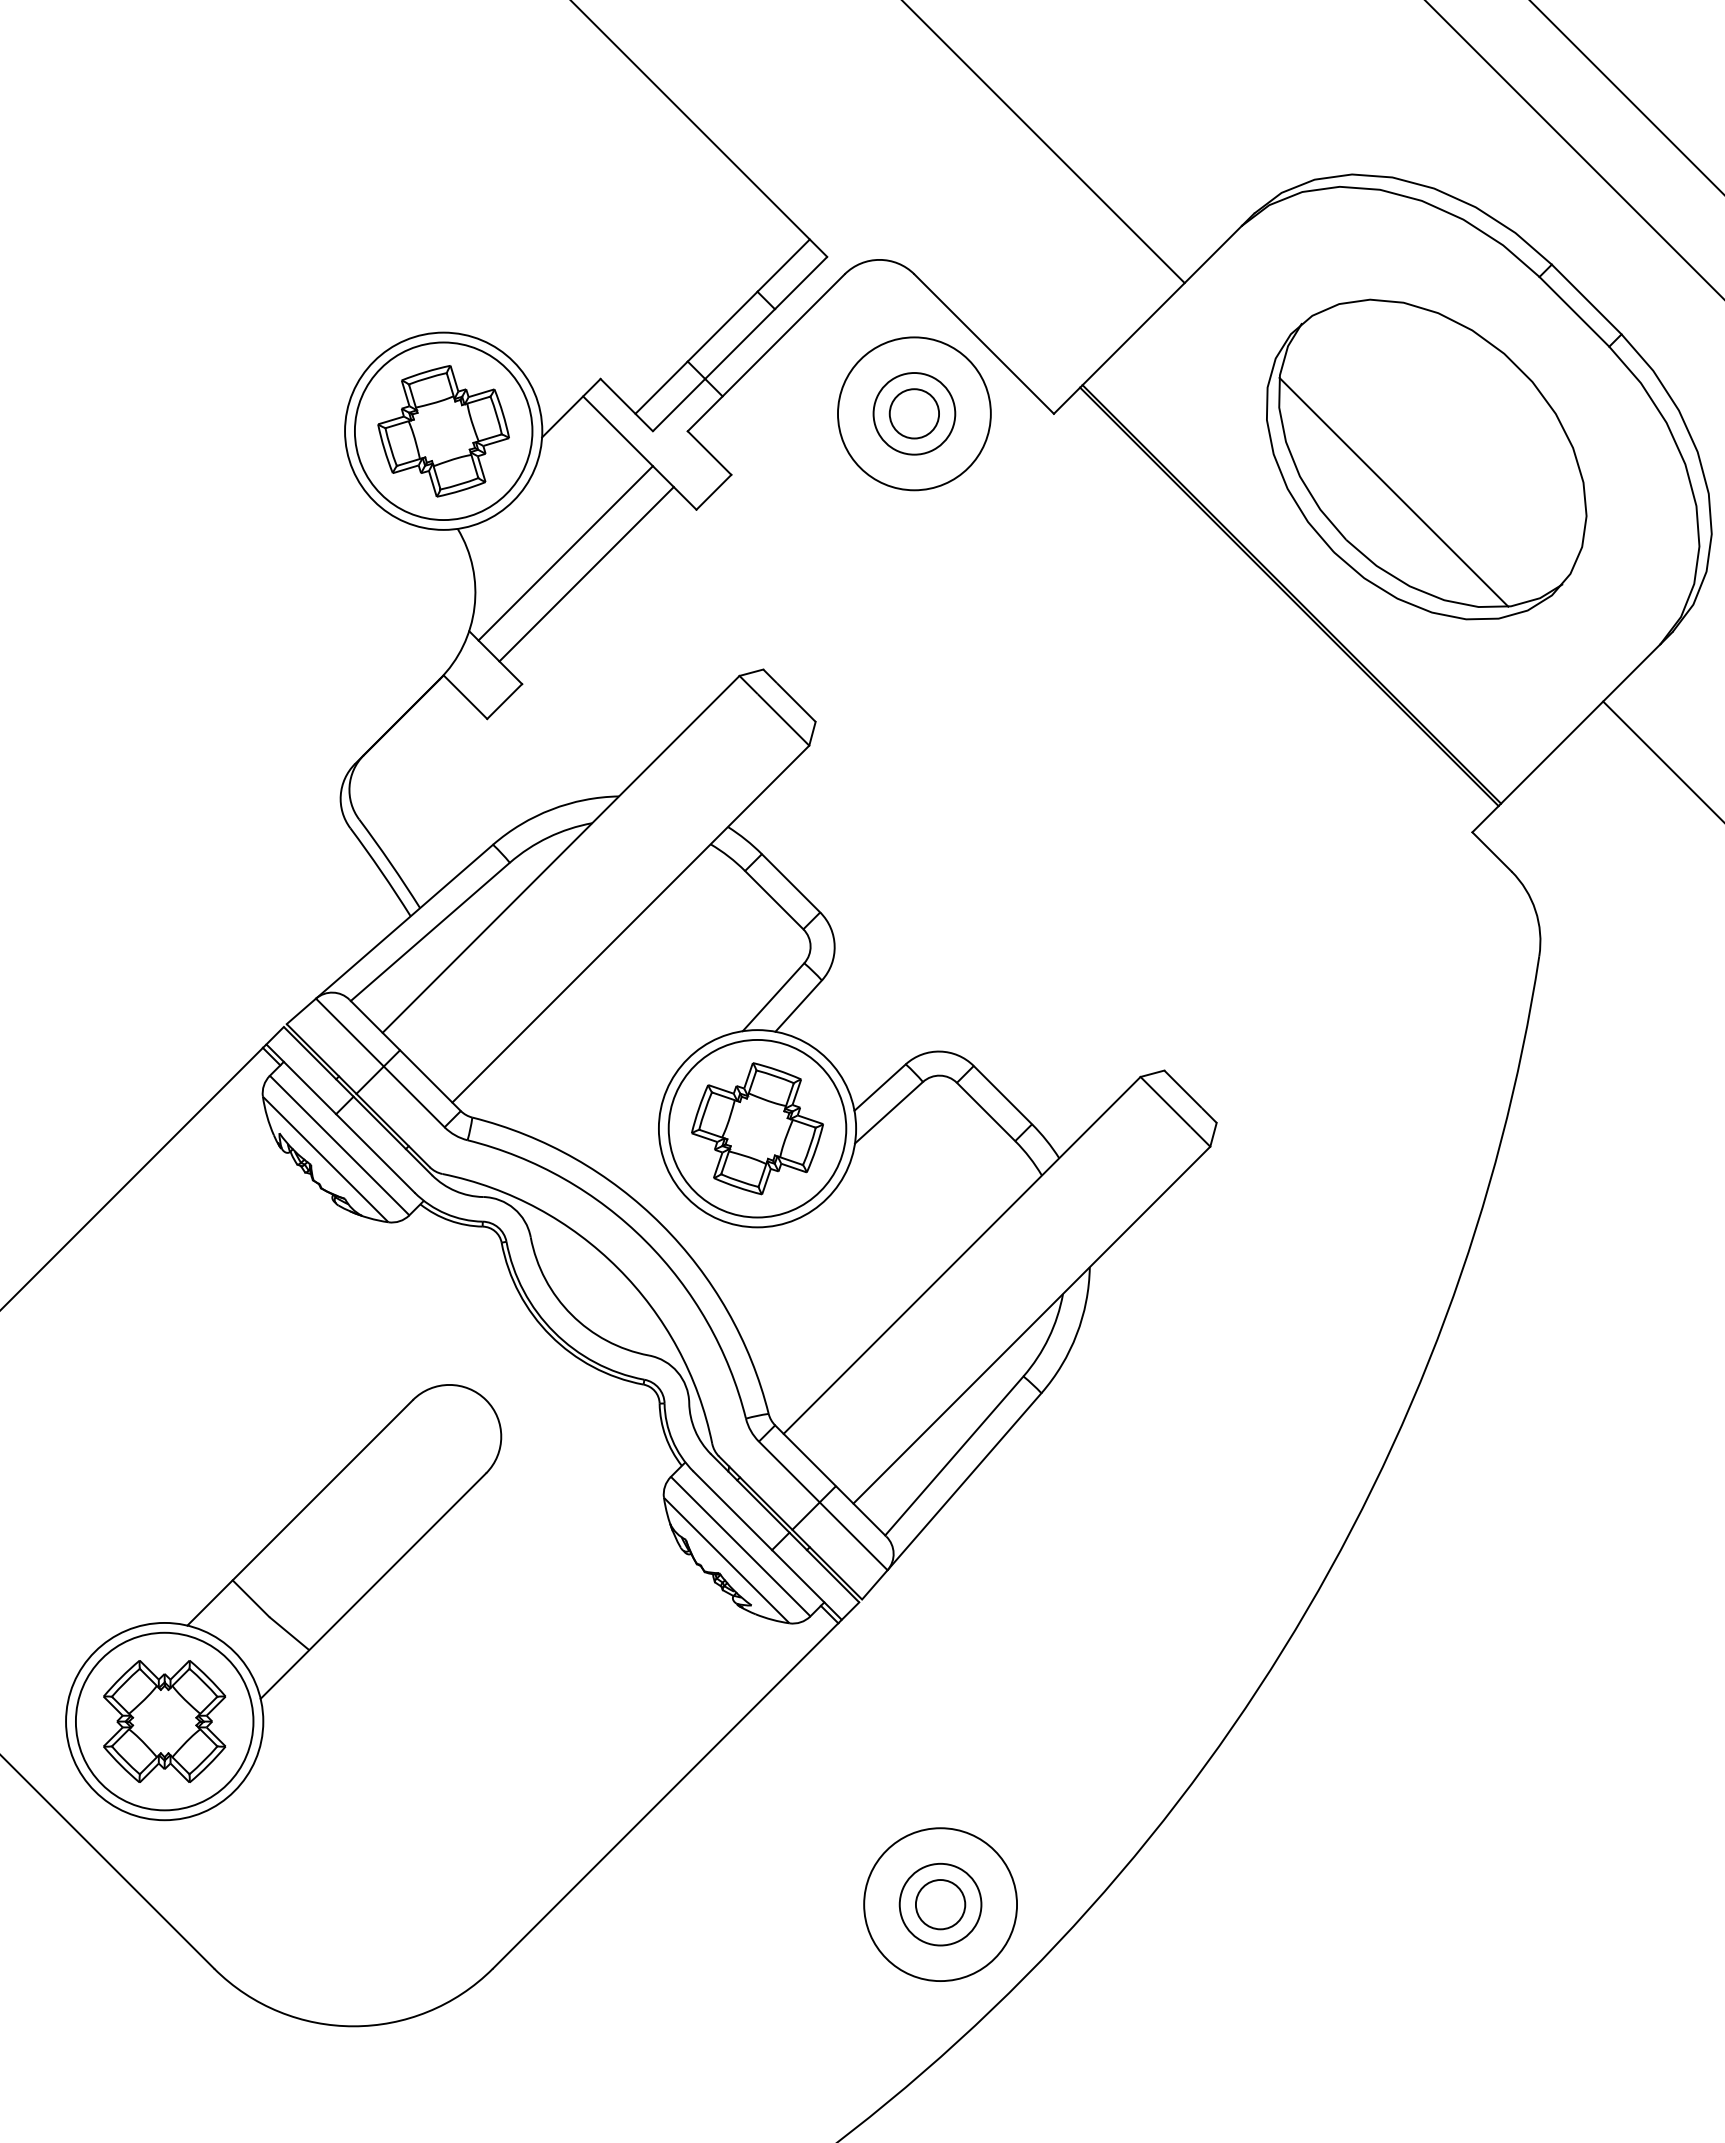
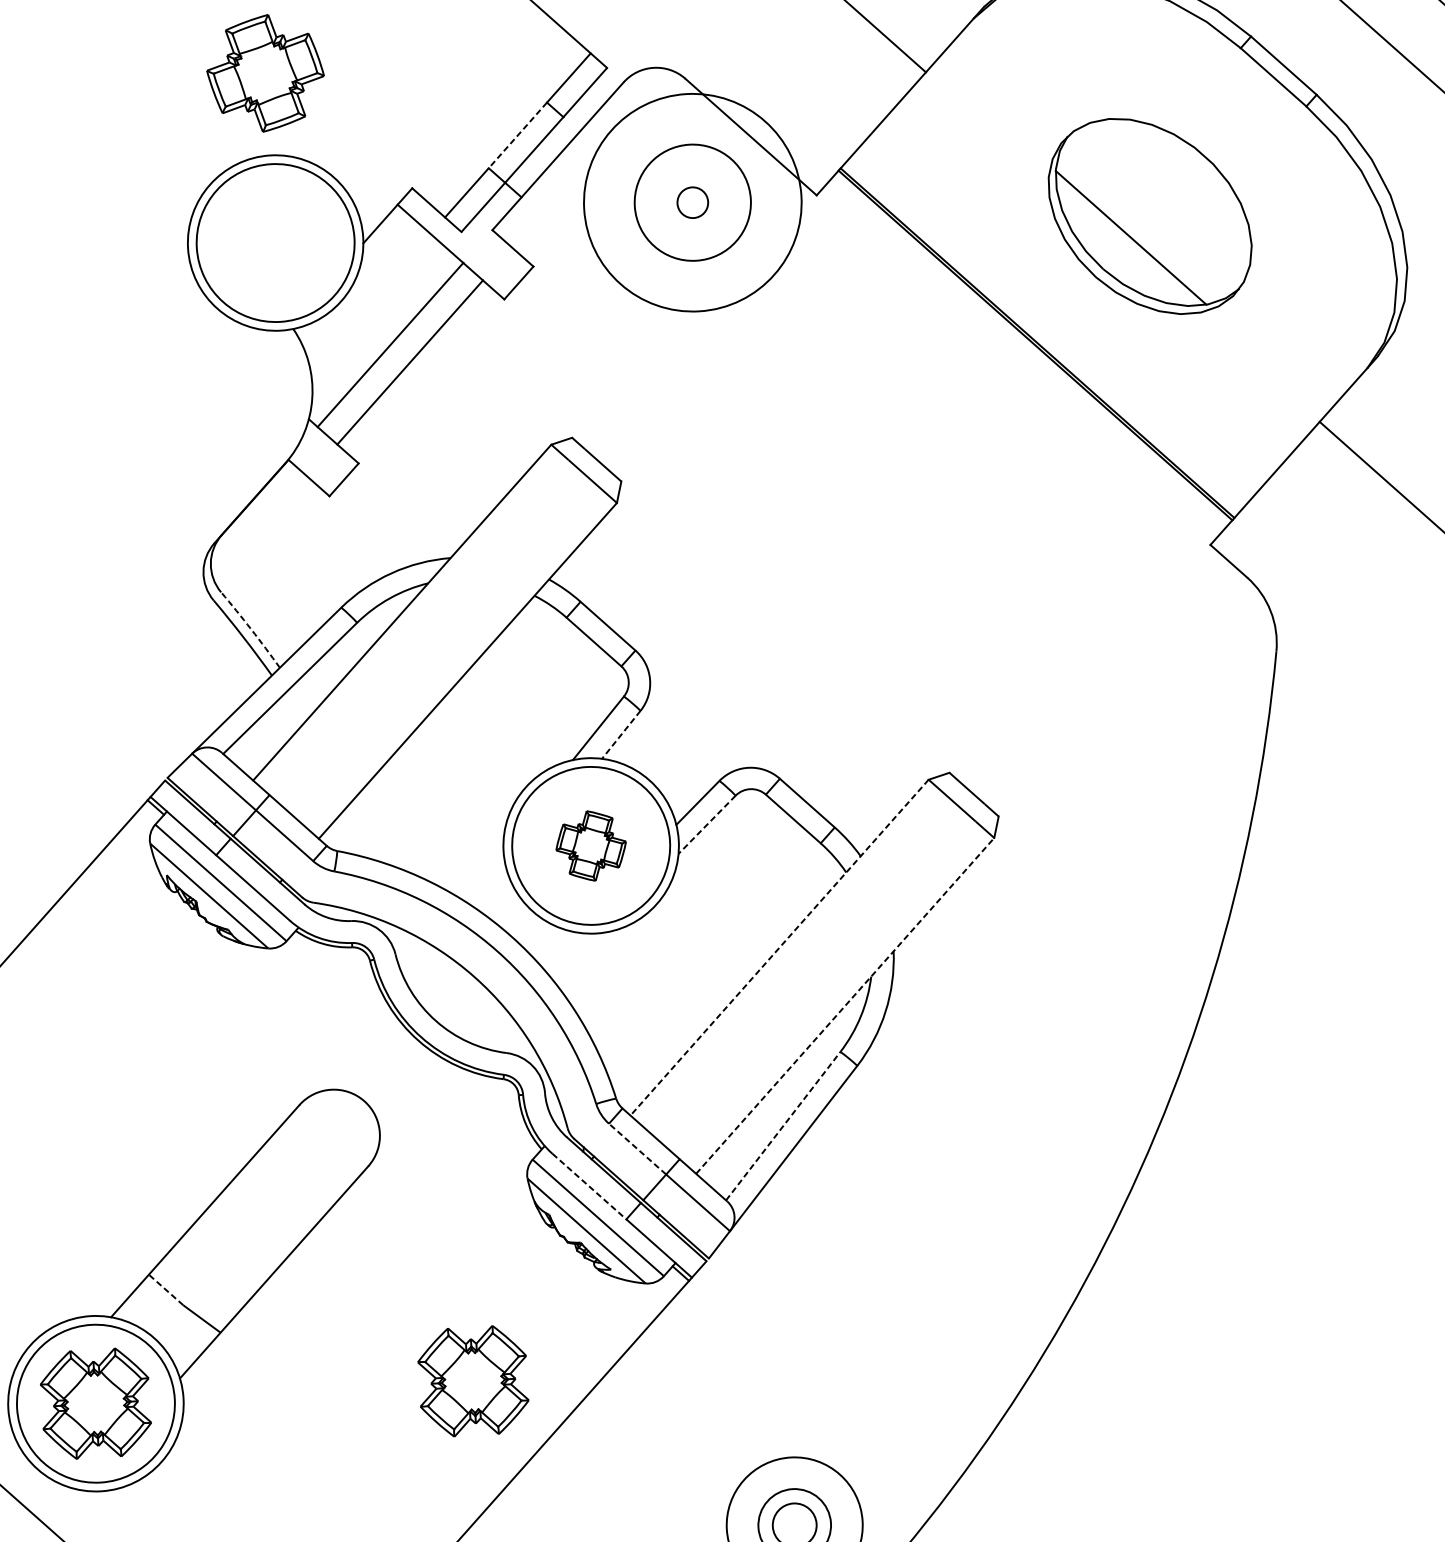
line: (722, 327) -> (517, 136), solid -> dashed
circle: (913, 413) -> (691, 202), size x1.6
circle: (914, 413) -> (692, 202), size x0.7
circle: (914, 413) -> (692, 202), size x1.6
part: (443, 431) -> (265, 73), moved
part: (1426, 459) -> (1150, 216), size x0.7
arc: (390, 863) -> (251, 629), solid -> dashed
line: (798, 1006) -> (621, 735), solid -> dashed
line: (889, 1112) -> (707, 824), solid -> dashed
part: (757, 1128) -> (591, 845), size x0.6
line: (961, 1255) -> (779, 947), solid -> dashed
line: (1032, 1324) -> (845, 1005), solid -> dashed
line: (954, 1455) -> (783, 1125), solid -> dashed
line: (789, 1472) -> (637, 1149), solid -> dashed
line: (733, 1511) -> (590, 1187), solid -> dashed
line: (250, 1598) -> (165, 1289), solid -> dashed
part: (589, 1721) -> (473, 1381), added

